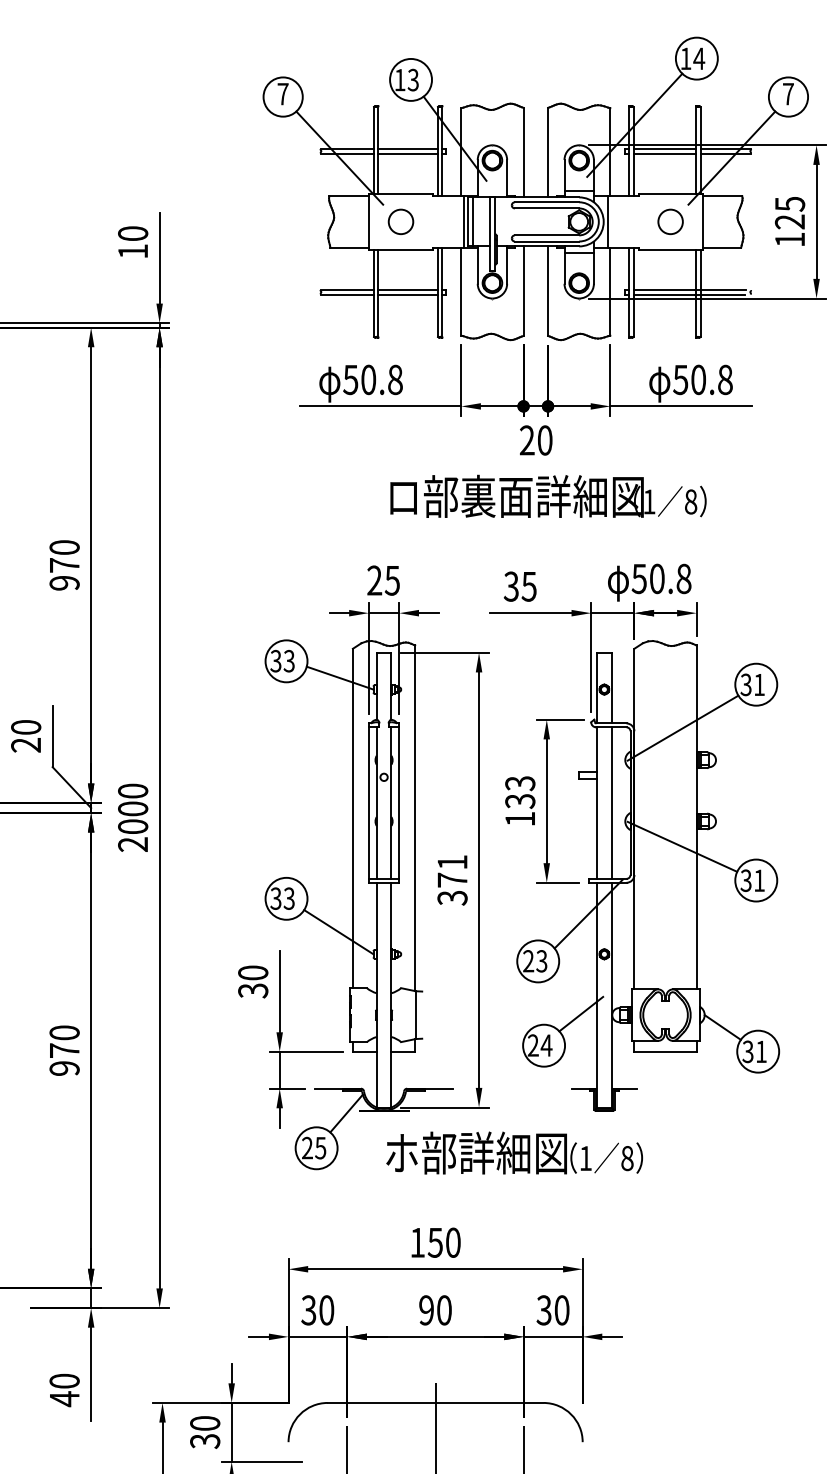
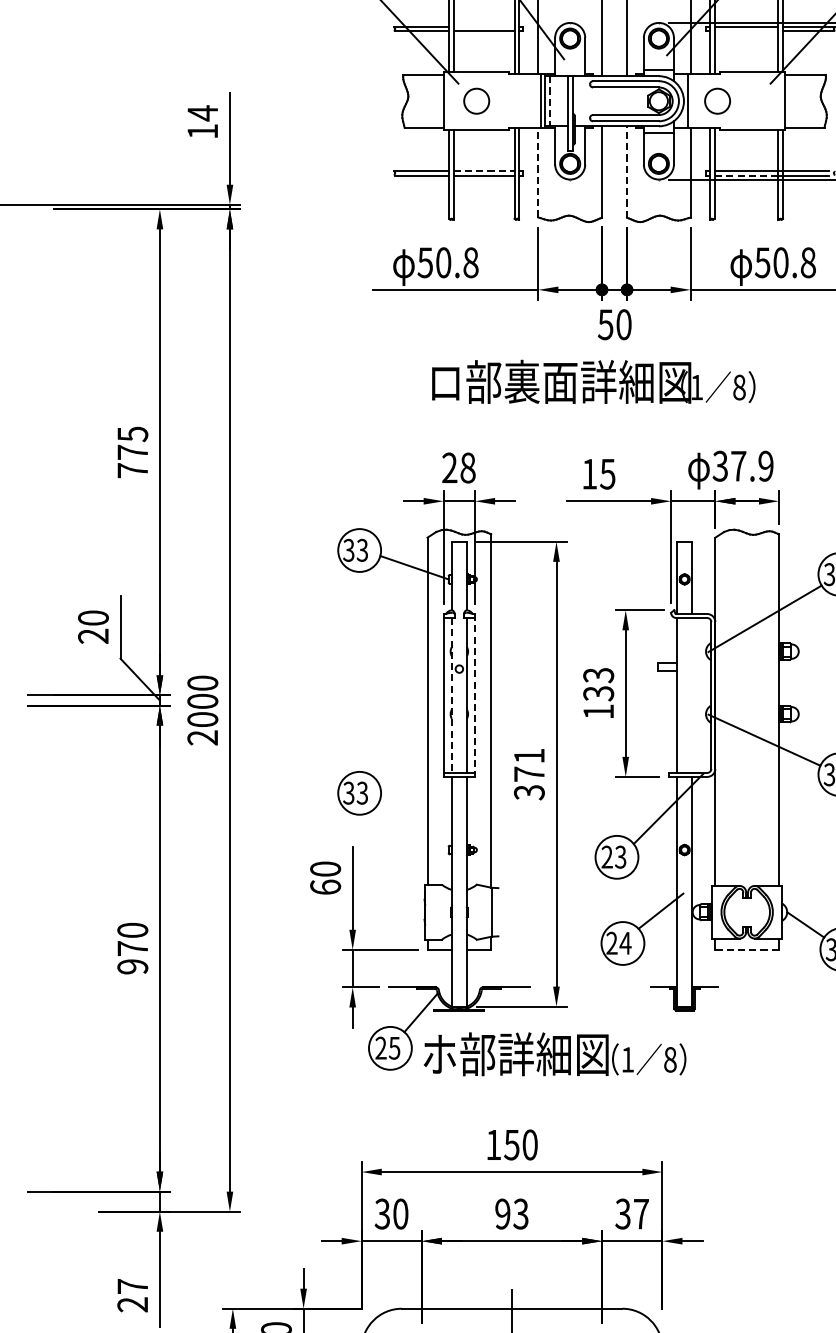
line: (408, 149) -> (484, 27), removed
line: (664, 153) -> (746, 31), removed
line: (472, 221) -> (549, 100), solid -> dashed
circle: (670, 221) -> (717, 100), moved
text: (133, 233) -> (203, 113), 10 -> 14
line: (408, 290) -> (484, 171), solid -> dashed
line: (461, 291) -> (538, 172), solid -> dashed
line: (548, 291) -> (627, 172), solid -> dashed
line: (664, 294) -> (746, 175), solid -> dashed
text: (526, 440) -> (605, 324), 20 -> 50
text: (548, 495) -> (593, 380), moved
text: (64, 565) -> (132, 452), 970 -> 775
text: (661, 578) -> (743, 465), 50.8 -> 37.9
text: (391, 580) -> (466, 467), 25 -> 28
text: (510, 586) -> (588, 474), 35 -> 15
line: (611, 802) -> (691, 694), removed
line: (376, 803) -> (451, 695), solid -> dashed
line: (399, 803) -> (475, 695), solid -> dashed
line: (338, 932) -> (412, 827), removed
text: (253, 990) -> (325, 887), 30 -> 60
line: (666, 1051) -> (748, 949), solid -> dashed
text: (514, 1152) -> (554, 1053), moved
text: (443, 1310) -> (520, 1214), 90 -> 93
text: (561, 1310) -> (640, 1214), 30 -> 37
text: (64, 1390) -> (132, 1296), 40 -> 27

